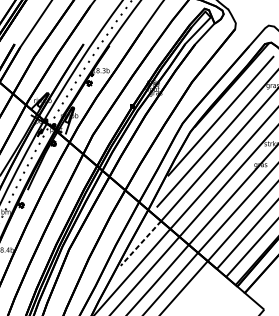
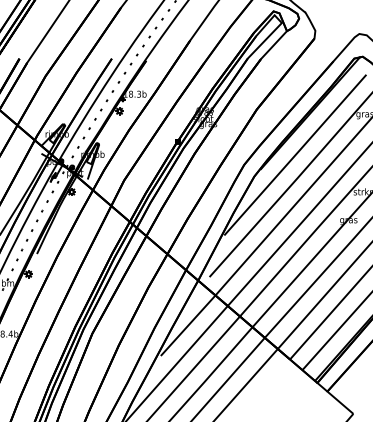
line: (140, 243) -> (188, 325), dashed -> solid

